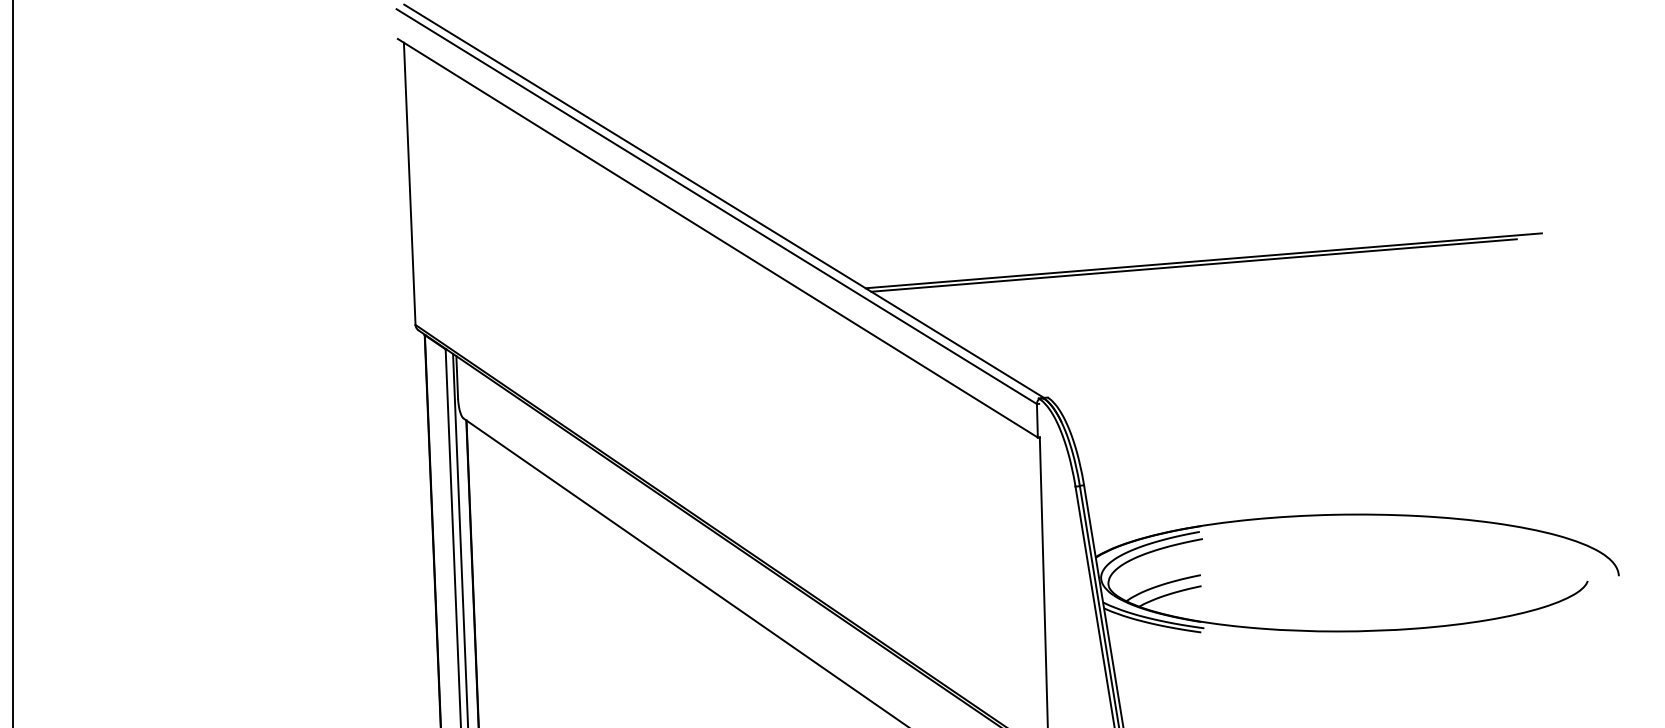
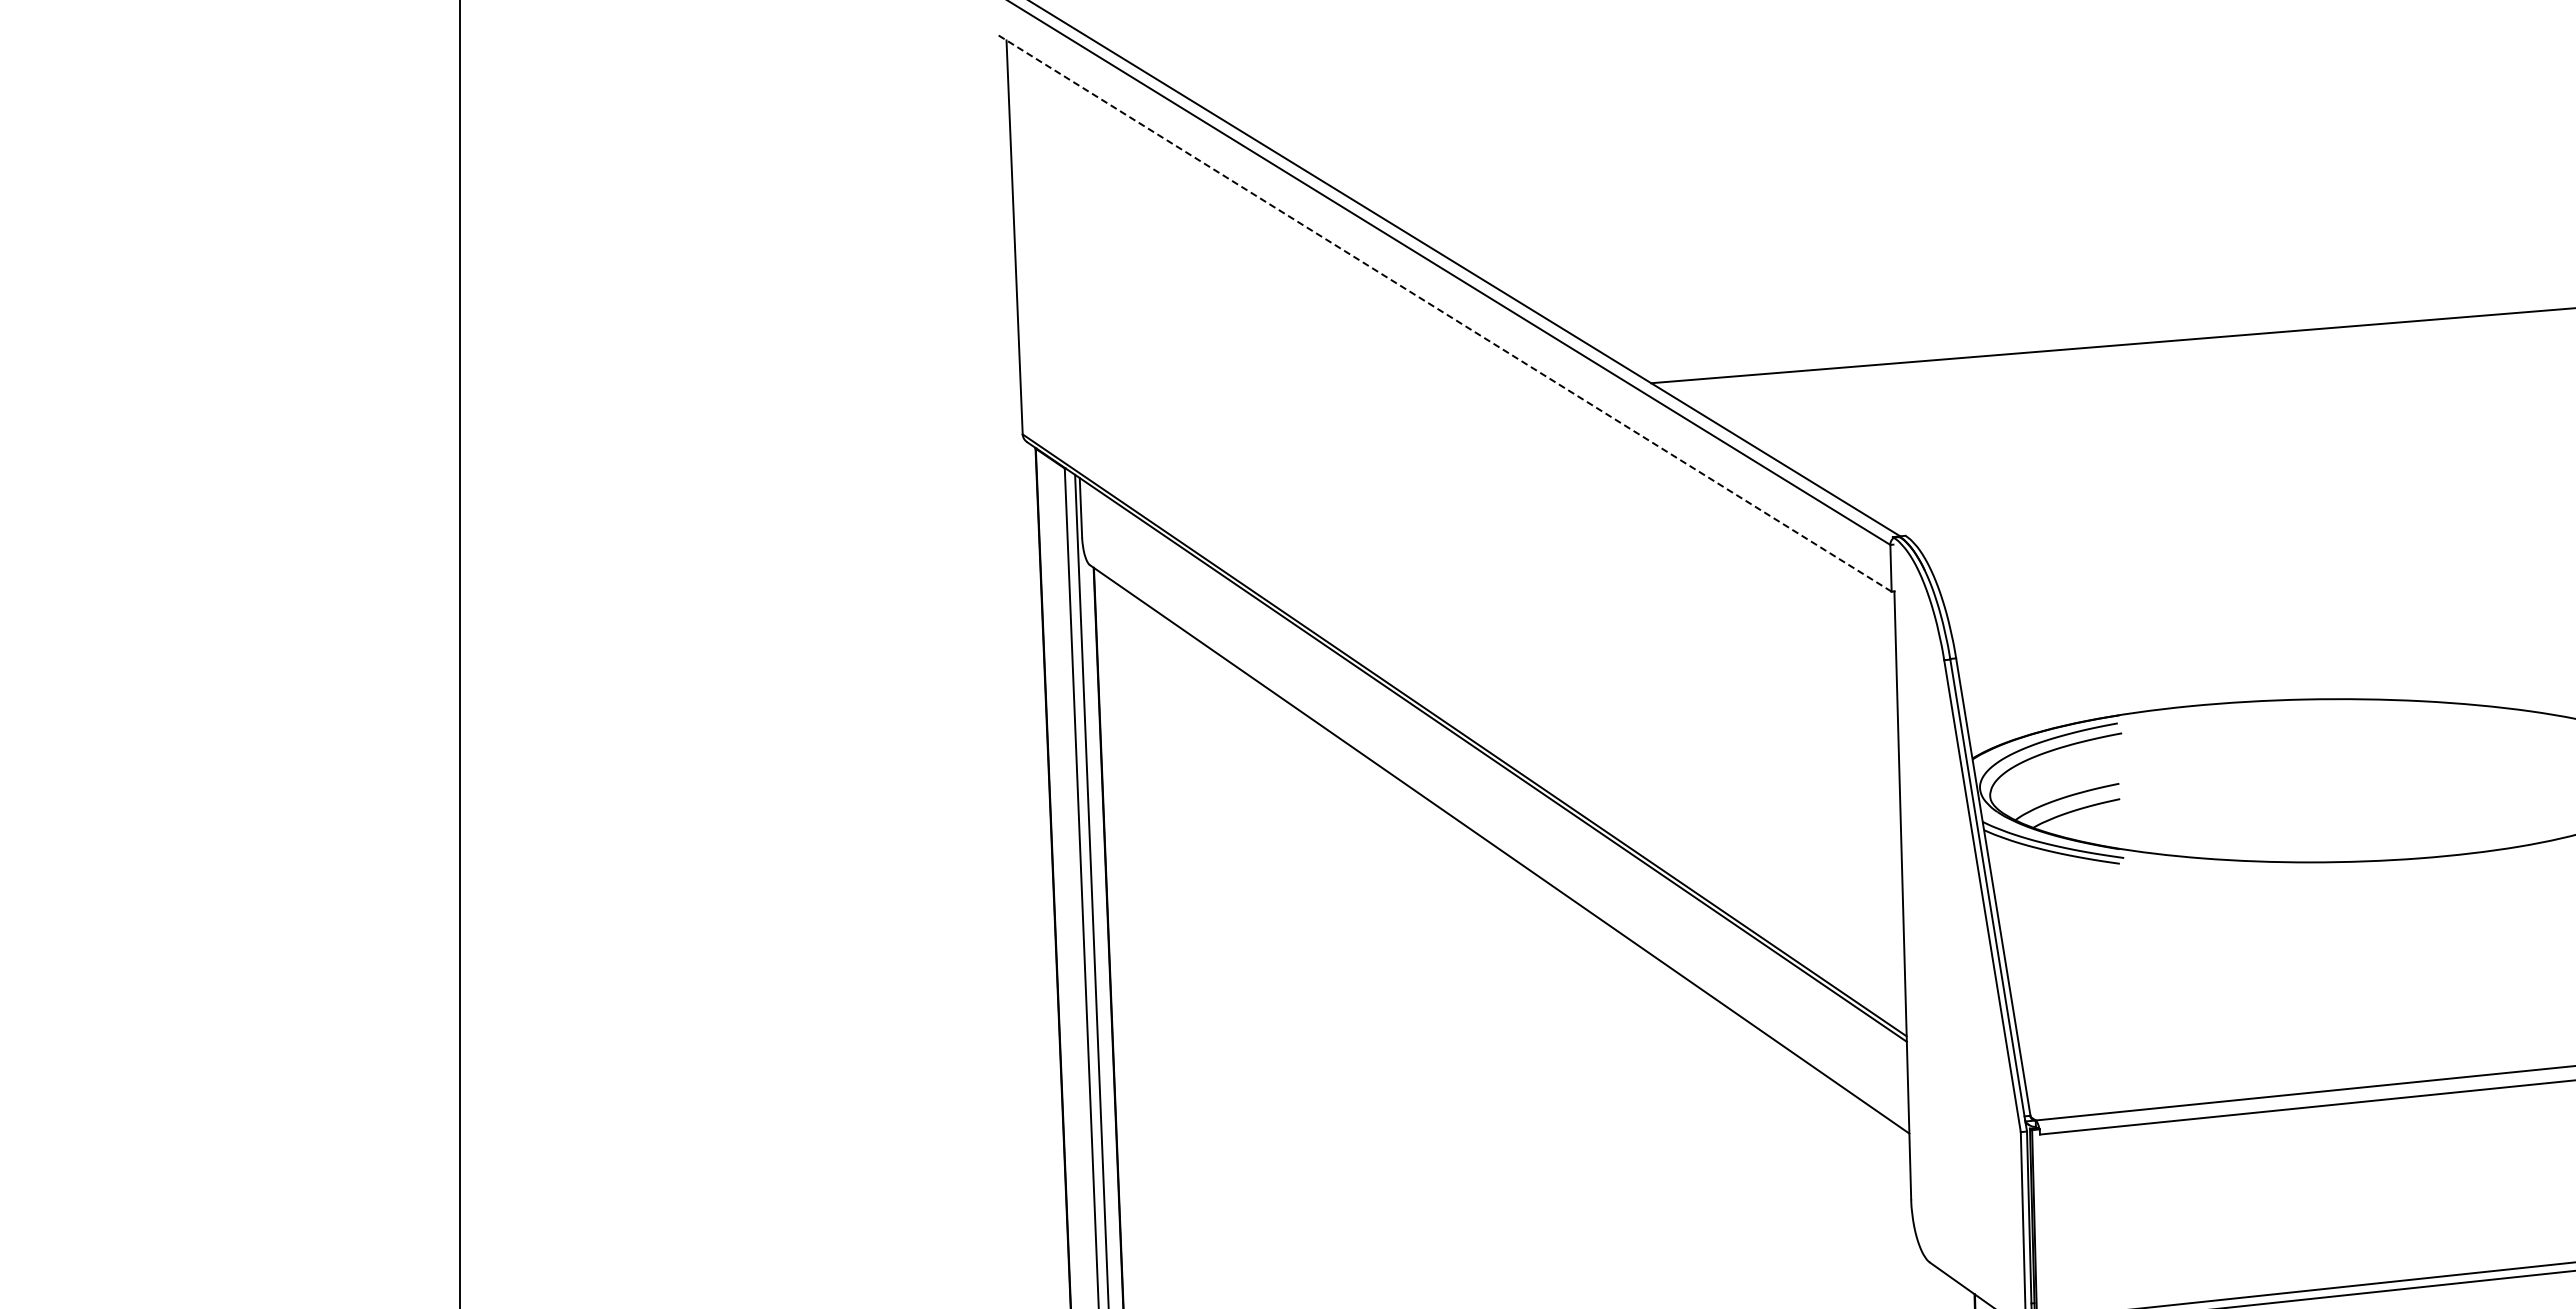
line: (717, 238) -> (1444, 313), solid -> dashed
line: (1193, 265) -> (2109, 351), removed

